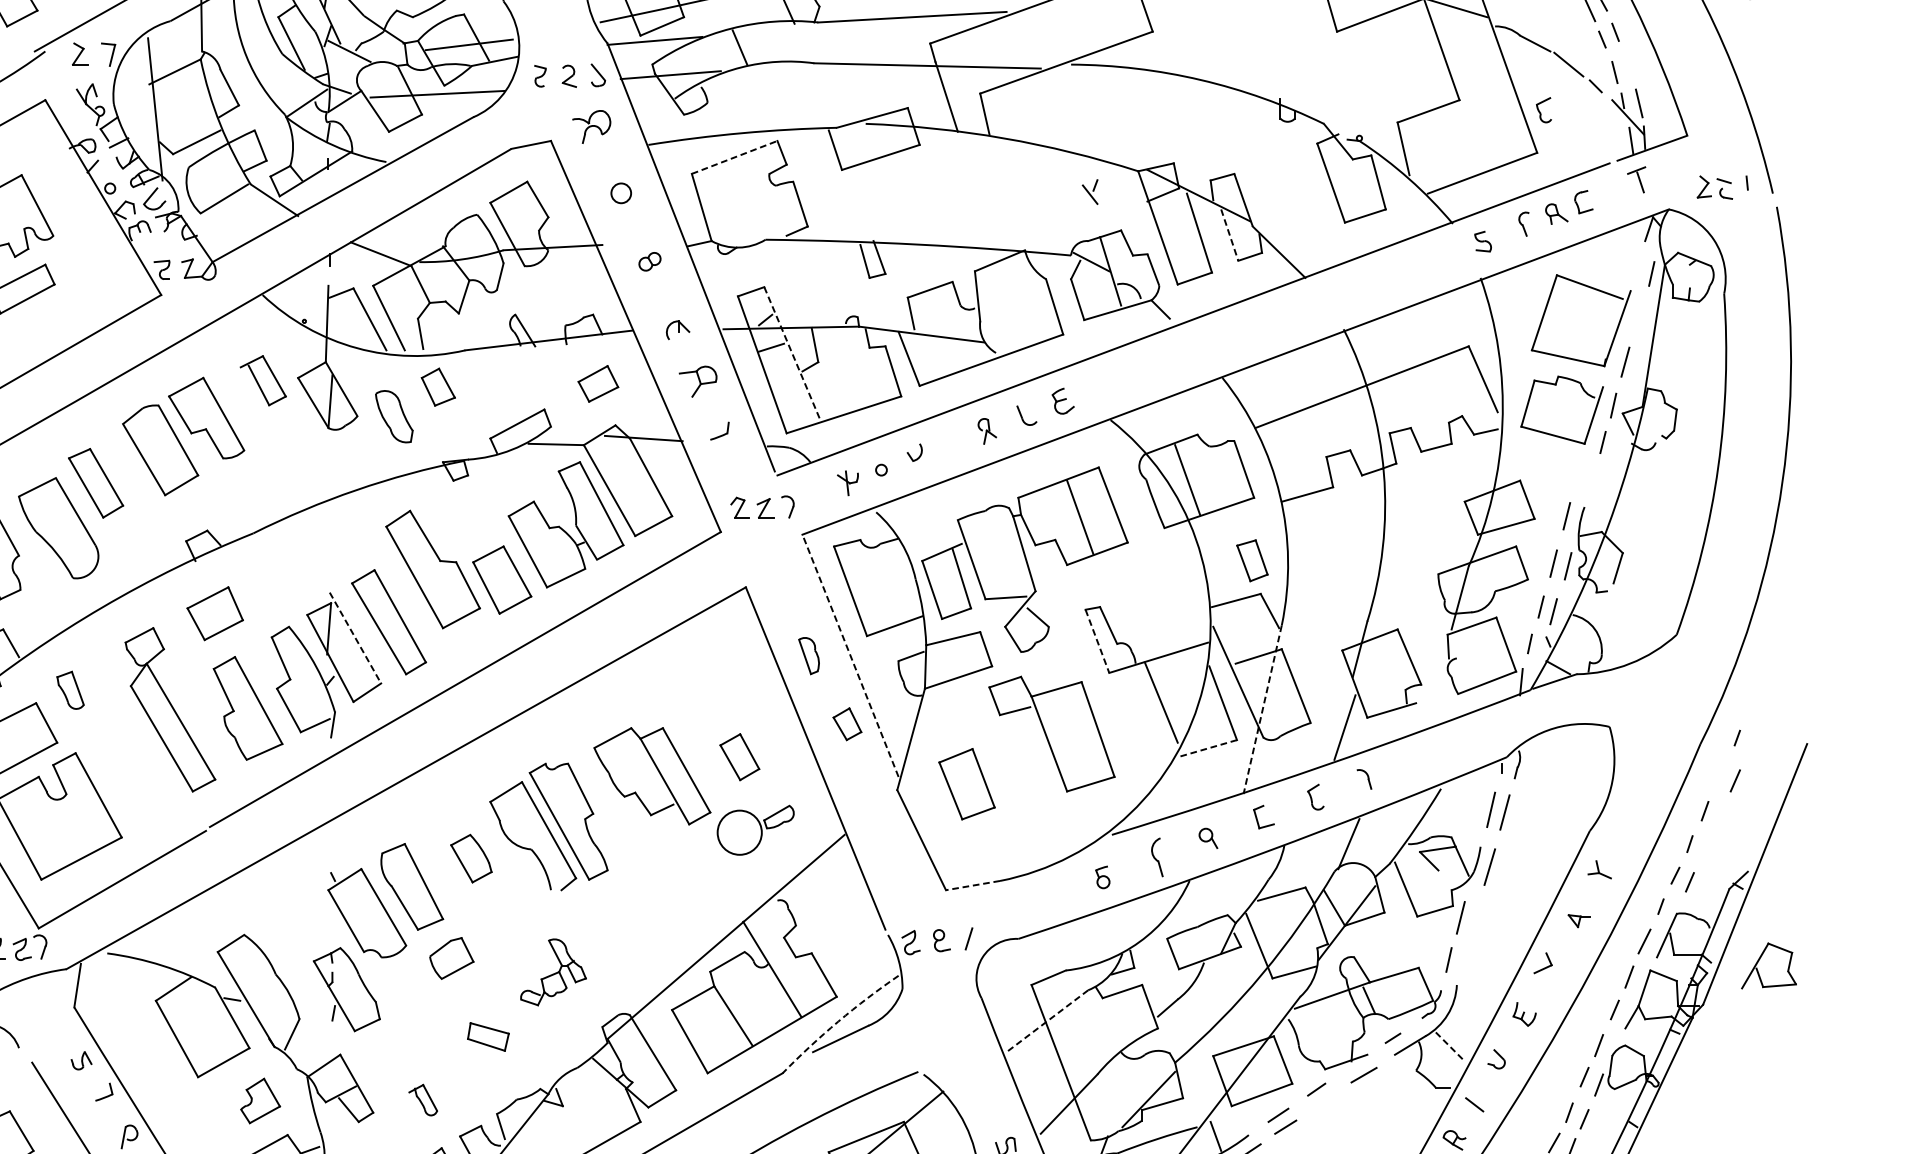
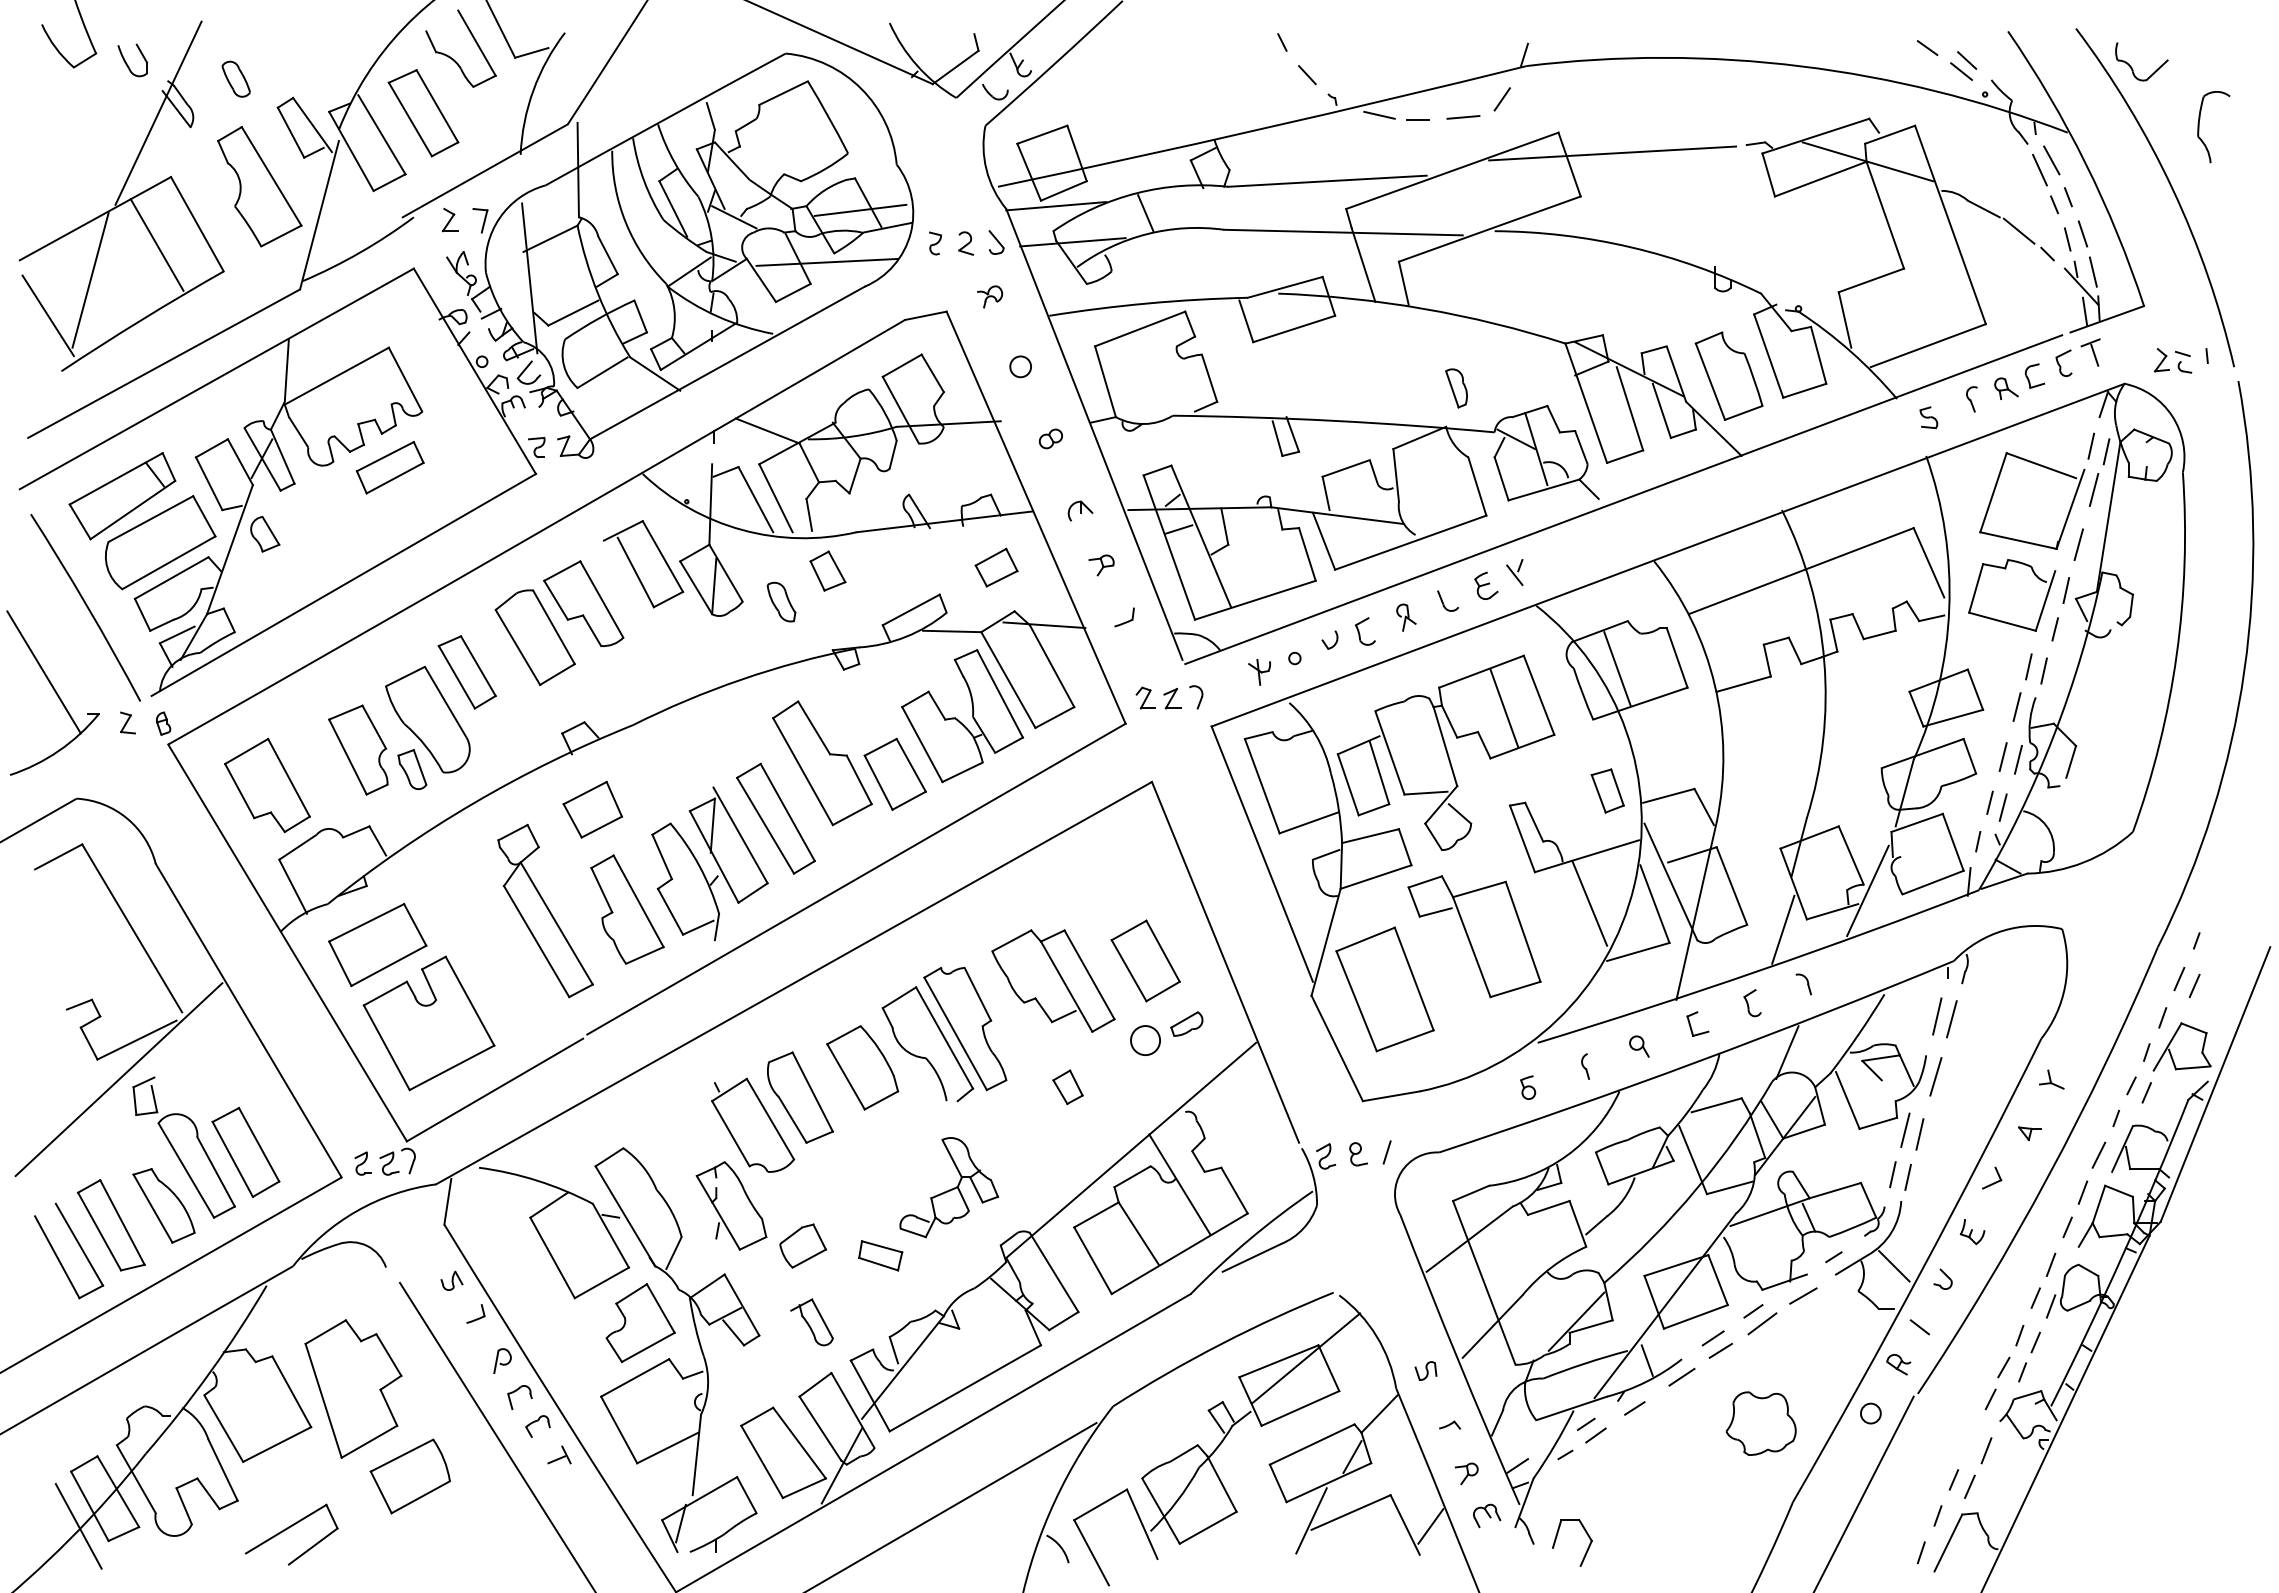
line: (1628, 66) -> (2082, 233), added
part: (1543, 109) -> (2063, 362), moved
part: (592, 126) -> (990, 296), size x0.62
line: (734, 156) -> (1140, 328), dashed -> solid
part: (1089, 192) -> (1514, 572), moved
part: (1292, 201) -> (1728, 375), added
line: (1229, 234) -> (1661, 410), dashed -> solid
line: (1637, 267) -> (2091, 445), added
line: (1639, 309) -> (2093, 489), added
line: (792, 354) -> (1201, 536), dashed -> solid
part: (263, 380) -> (643, 564), size x1.67
part: (697, 381) -> (1101, 565), size x0.62
part: (394, 416) -> (781, 601), size x0.71
part: (948, 444) -> (1365, 631), added
line: (1577, 477) -> (2028, 666), added
line: (1591, 481) -> (2043, 670), added
part: (1252, 560) -> (1607, 790), moved
line: (355, 638) -> (740, 835), dashed -> solid
line: (1097, 640) -> (1522, 838), dashed -> solid
line: (850, 655) -> (1262, 853), dashed -> solid
part: (808, 656) -> (1456, 388), moved
part: (70, 690) -> (412, 769), moved
line: (1424, 690) -> (1867, 890), added
line: (1262, 710) -> (1696, 911), dashed -> solid
part: (846, 723) -> (1067, 1086), moved
line: (1206, 749) -> (1637, 952), dashed -> solid
part: (739, 756) -> (1145, 960), size x1.67
line: (1720, 773) -> (2179, 978), added
part: (966, 784) -> (1384, 989), size x1.67
circle: (739, 832) -> (1145, 1040), size x0.62
part: (1157, 857) -> (1585, 1066), size x0.62
part: (471, 858) -> (862, 1067), size x1.67
line: (973, 885) -> (1391, 1096), dashed -> solid
line: (1474, 921) -> (1919, 1134), added
part: (451, 957) -> (802, 1245), moved
line: (1462, 961) -> (1907, 1176), added
part: (1768, 965) -> (2181, 1046), moved
part: (553, 972) -> (949, 1187), size x1.43
arc: (838, 1021) -> (1249, 1239), dashed -> solid
line: (1047, 1021) -> (1469, 1239), dashed -> solid
line: (1450, 1047) -> (1894, 1266), dashed -> solid
part: (422, 1100) -> (811, 1322), size x1.43
part: (260, 1101) -> (640, 1323), size x1.67
line: (1325, 1101) -> (1762, 1323), added

